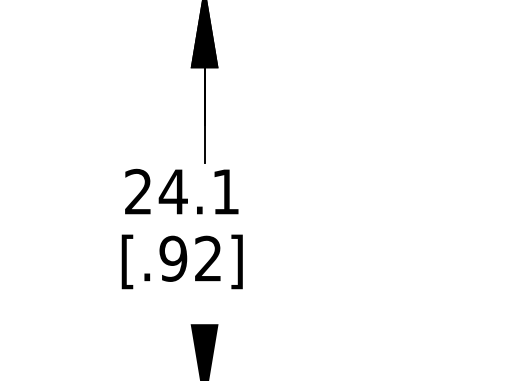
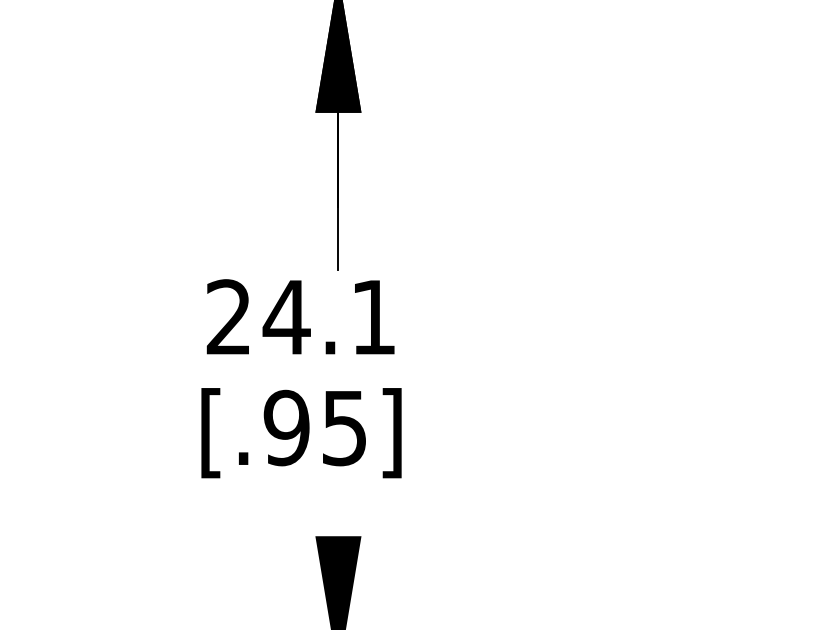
text: (208, 258) -> (344, 427), [.92] -> [.95]

